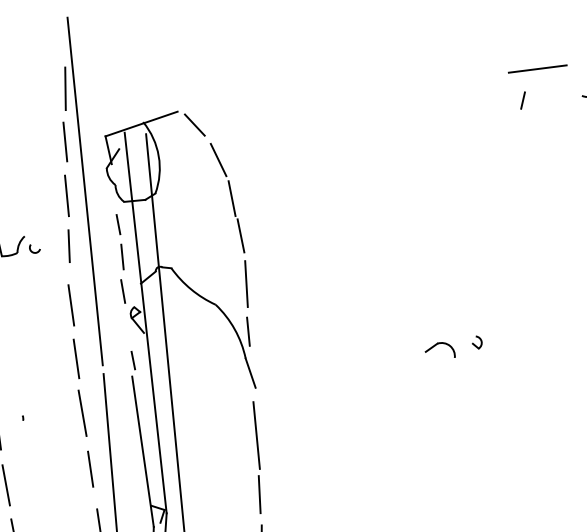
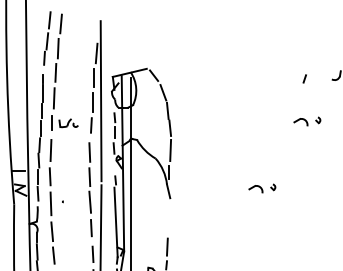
line: (536, 67) -> (312, 64), removed
part: (537, 192) -> (307, 121), added
line: (256, 434) -> (168, 219), removed

